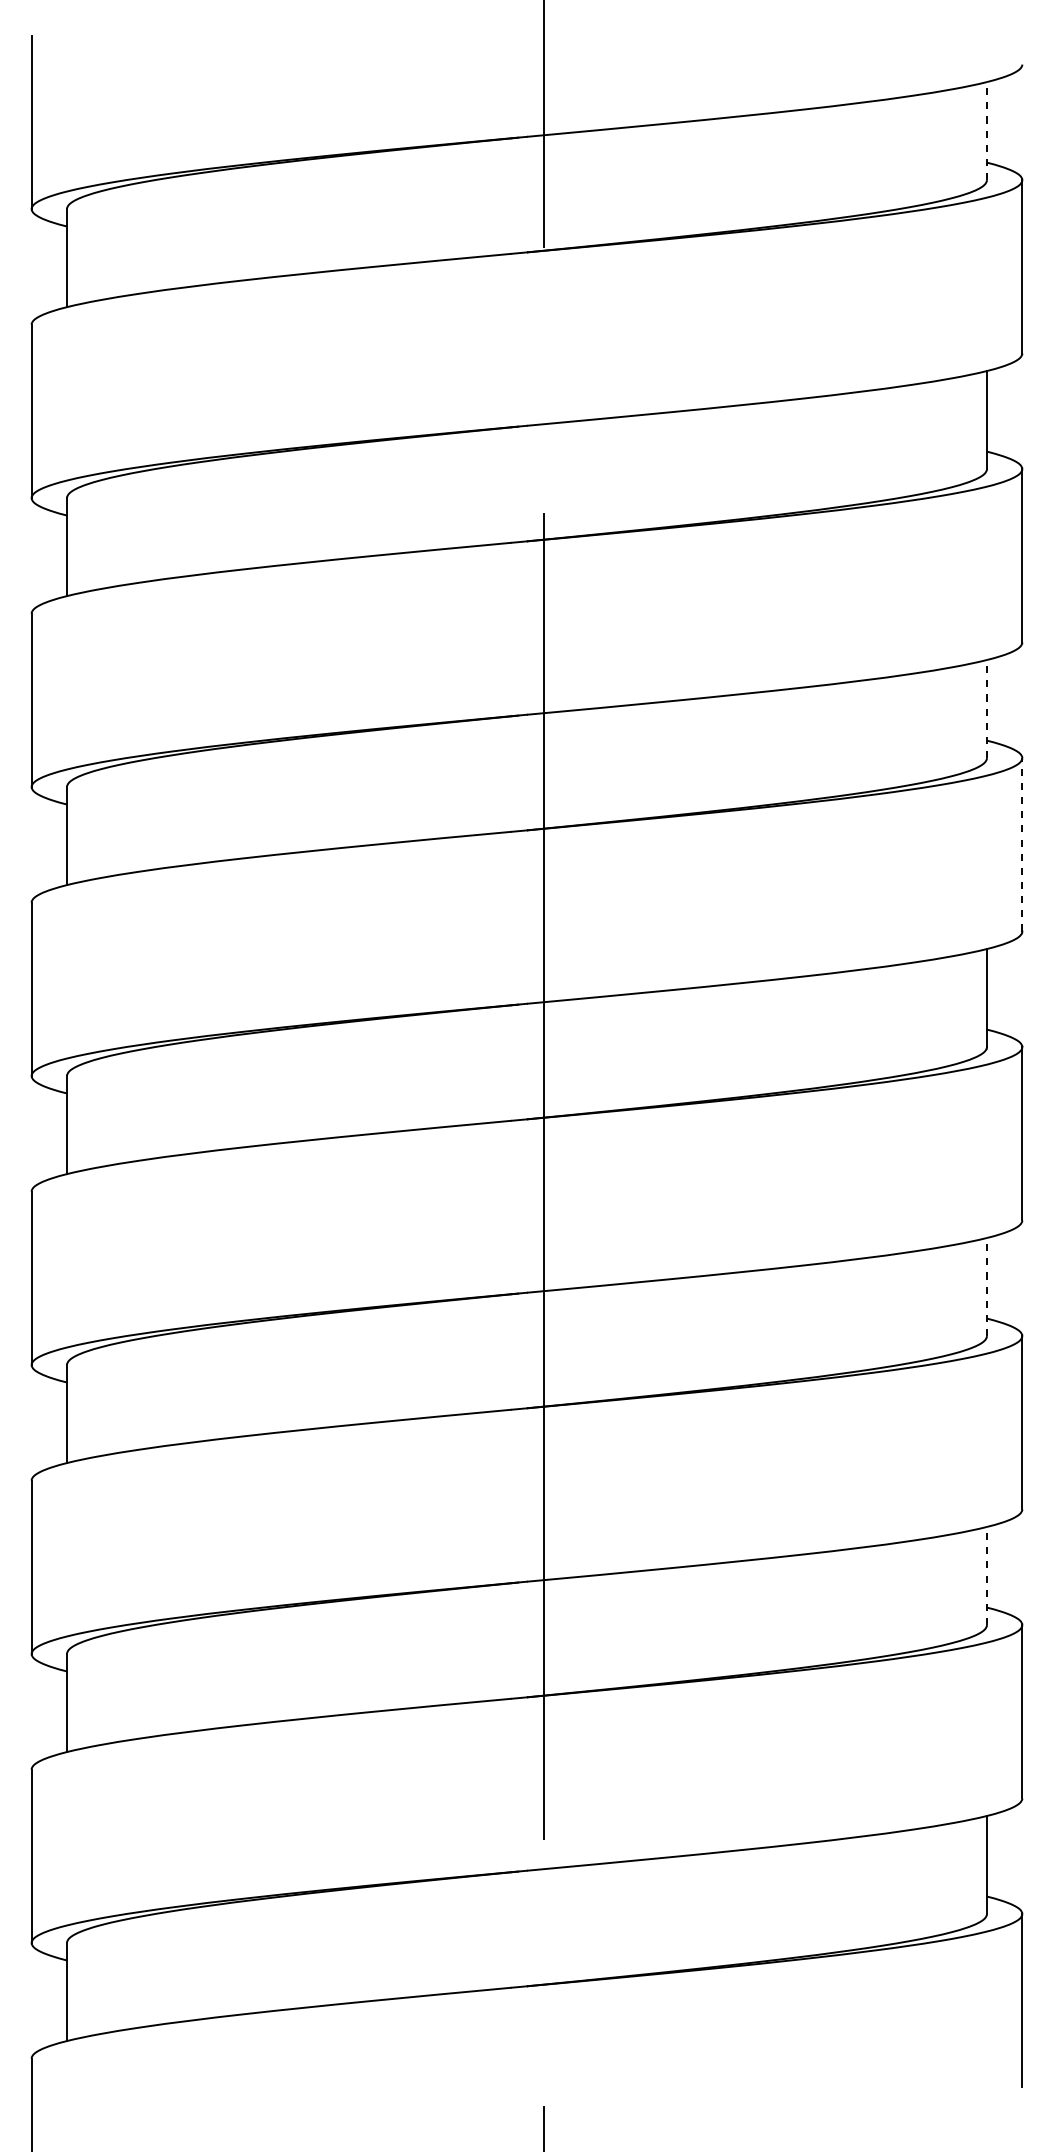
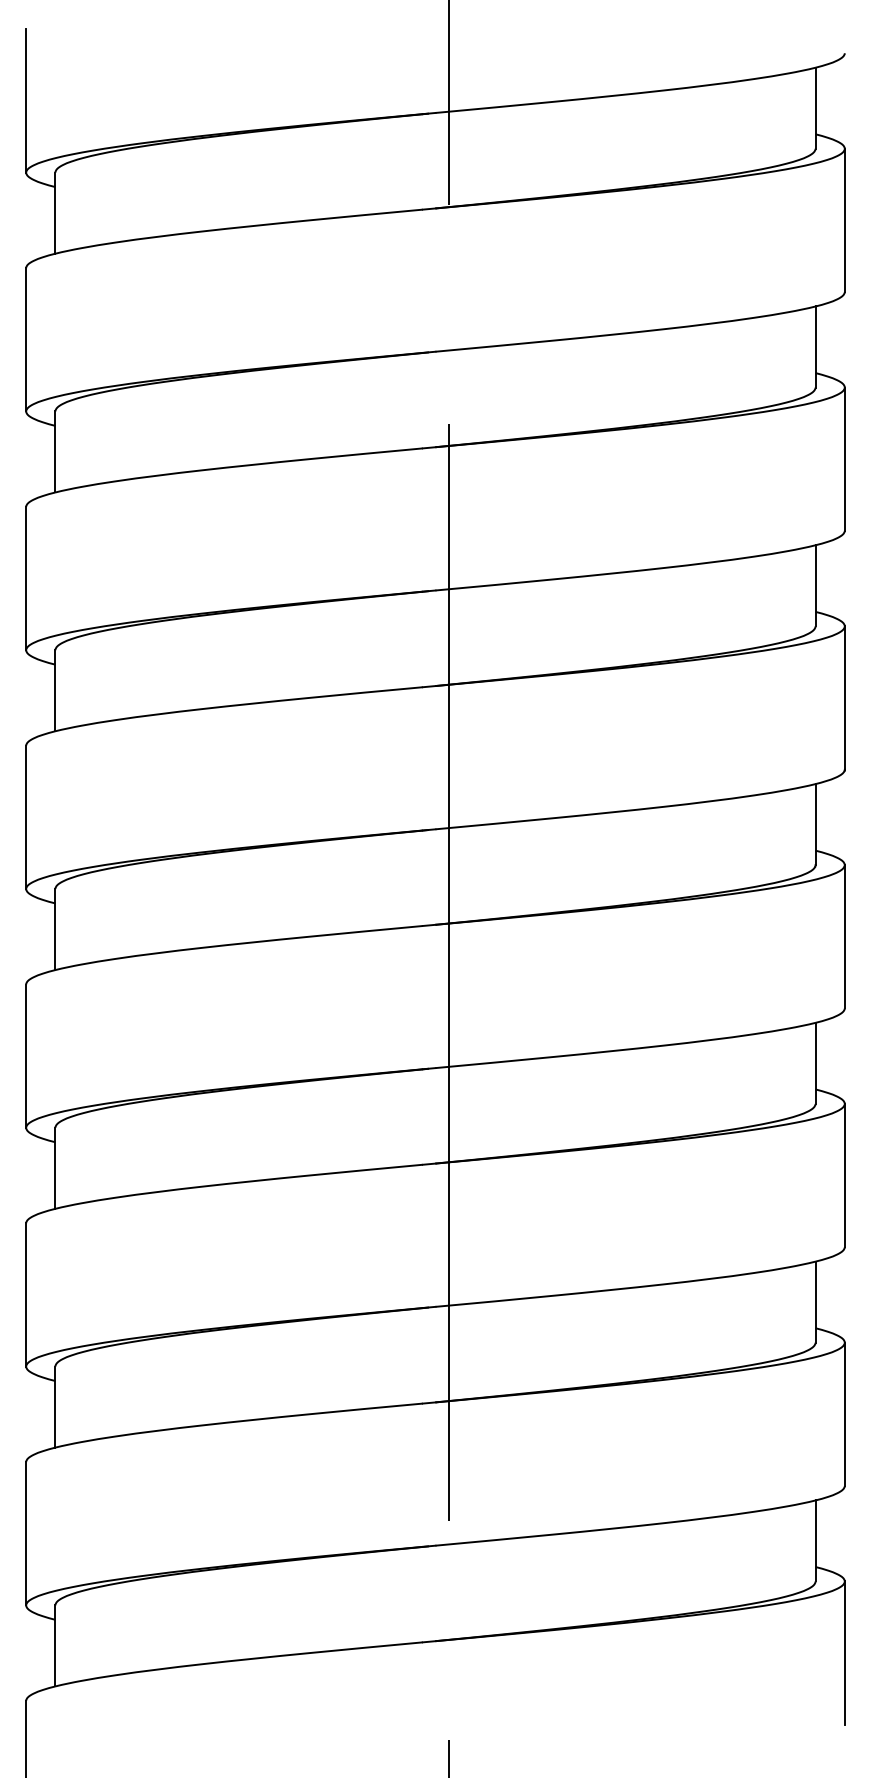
line: (986, 130) -> (815, 107), dashed -> solid
line: (986, 708) -> (815, 585), dashed -> solid
line: (1022, 844) -> (844, 697), dashed -> solid
line: (986, 1286) -> (815, 1062), dashed -> solid
line: (986, 1575) -> (815, 1301), dashed -> solid

